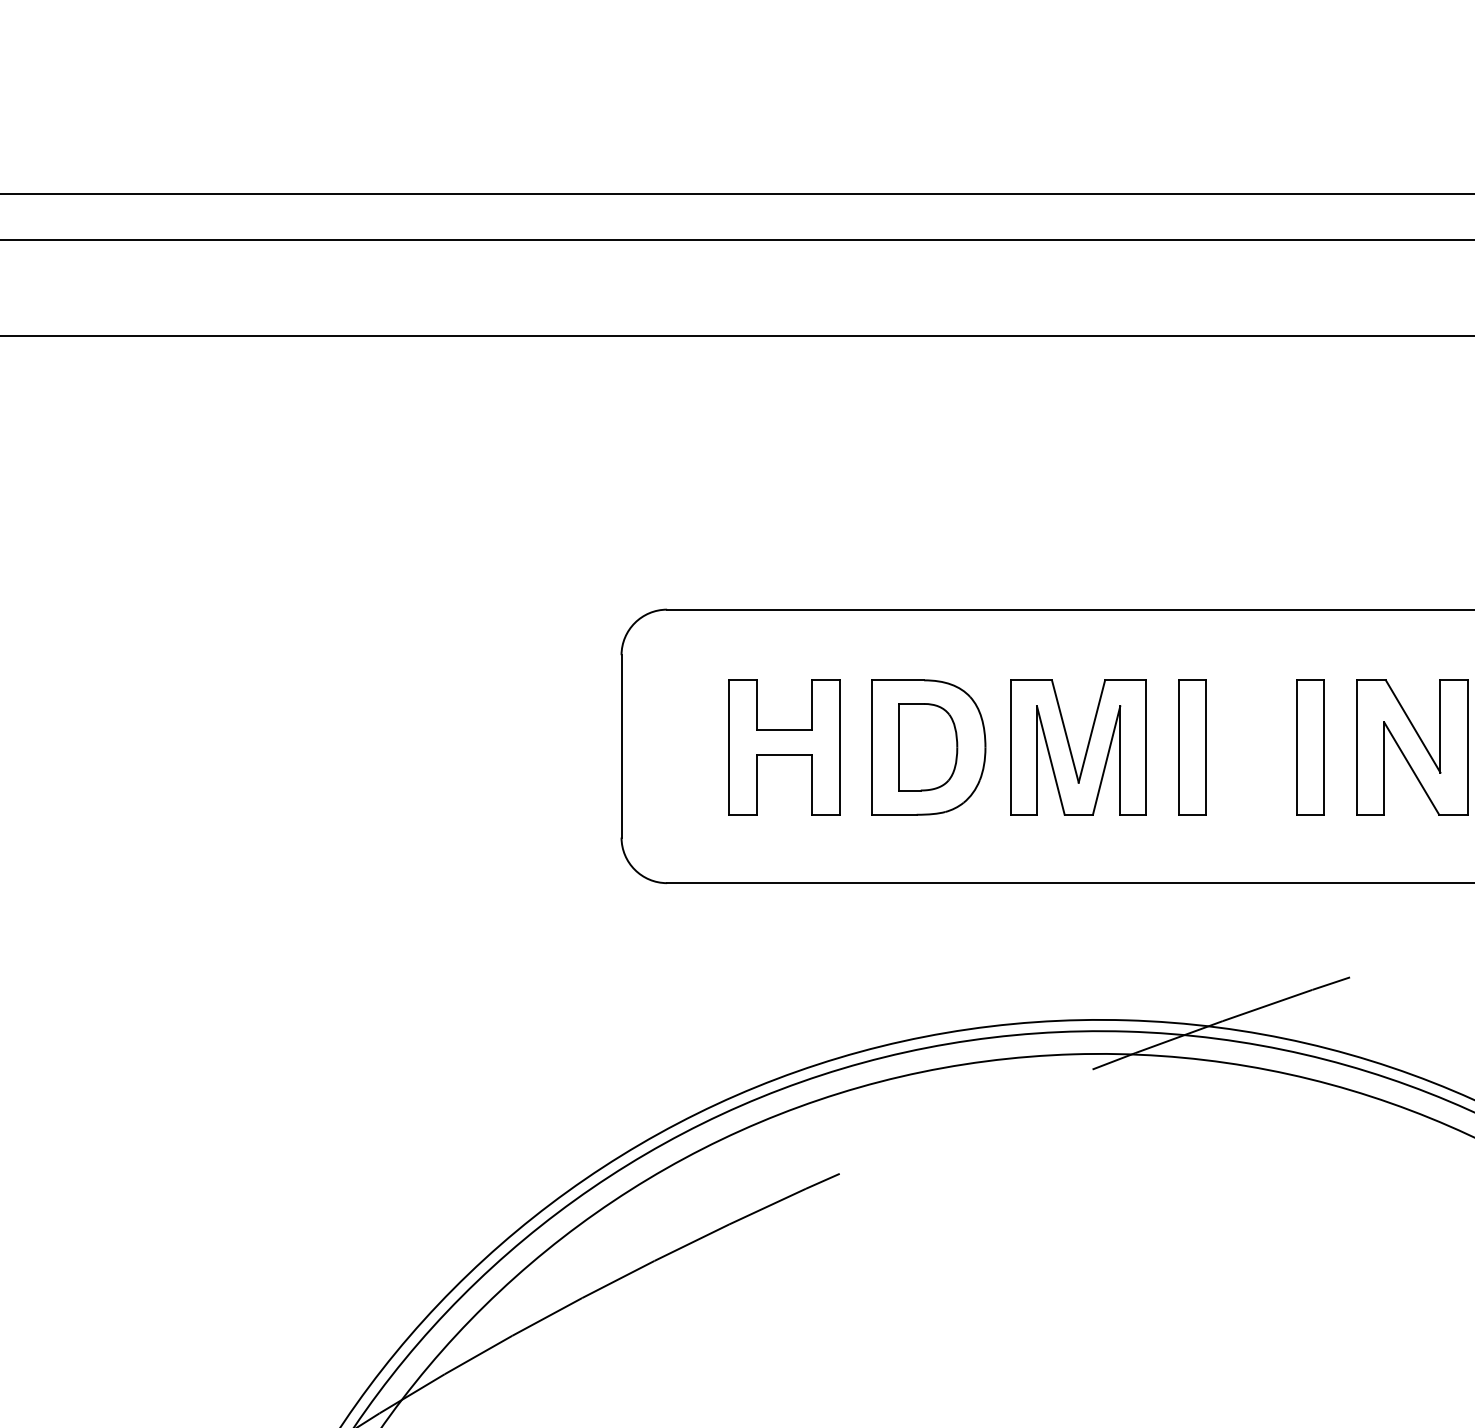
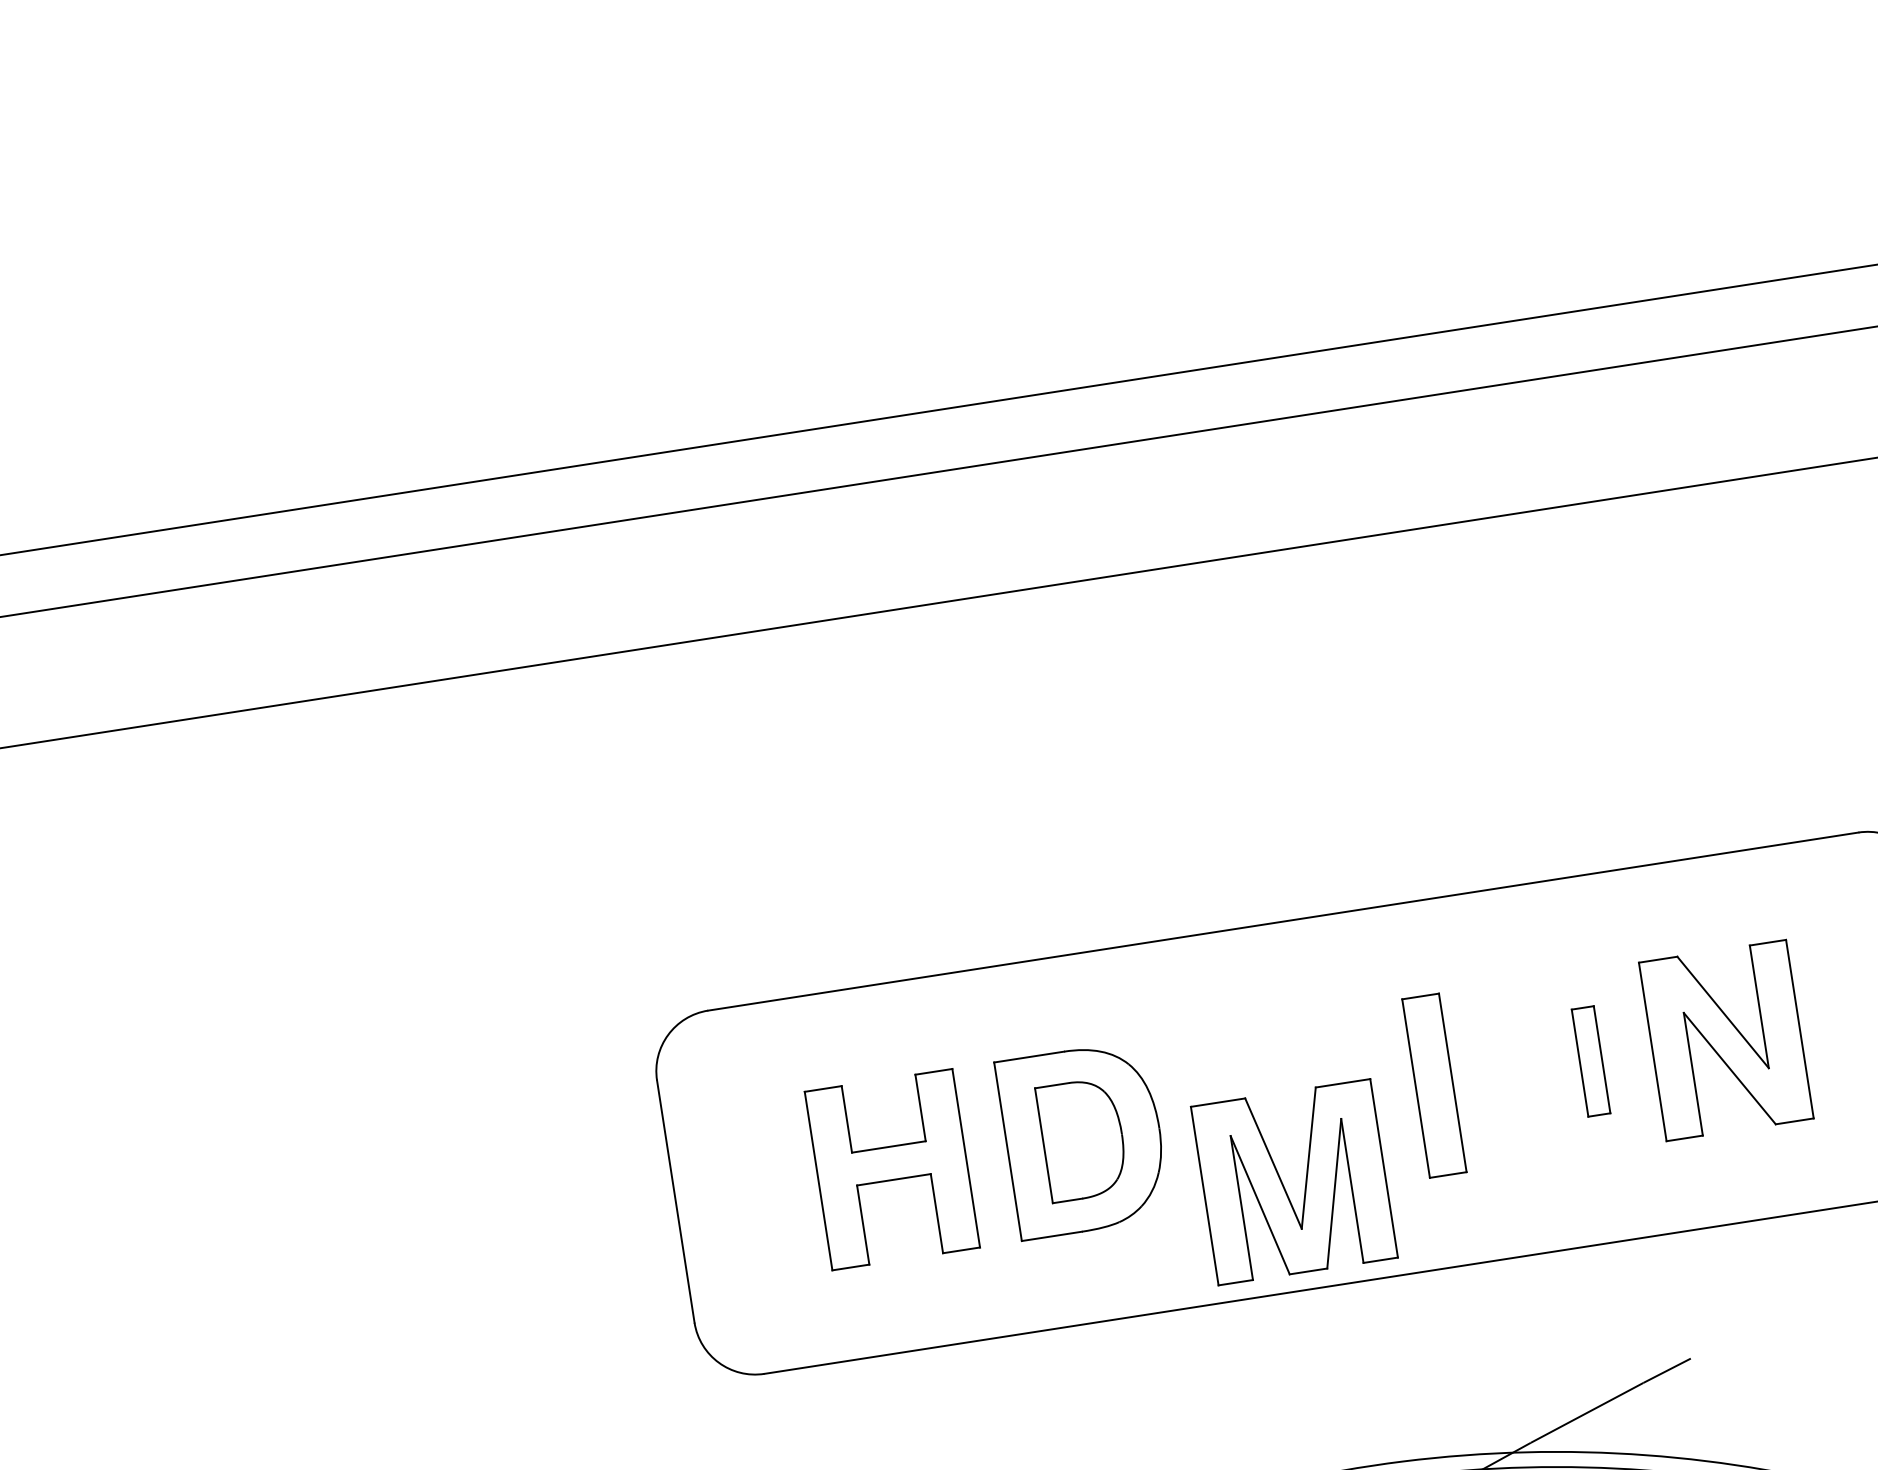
part: (1310, 747) -> (1591, 1061), size x0.6
part: (1071, 750) -> (1285, 1187), moved

